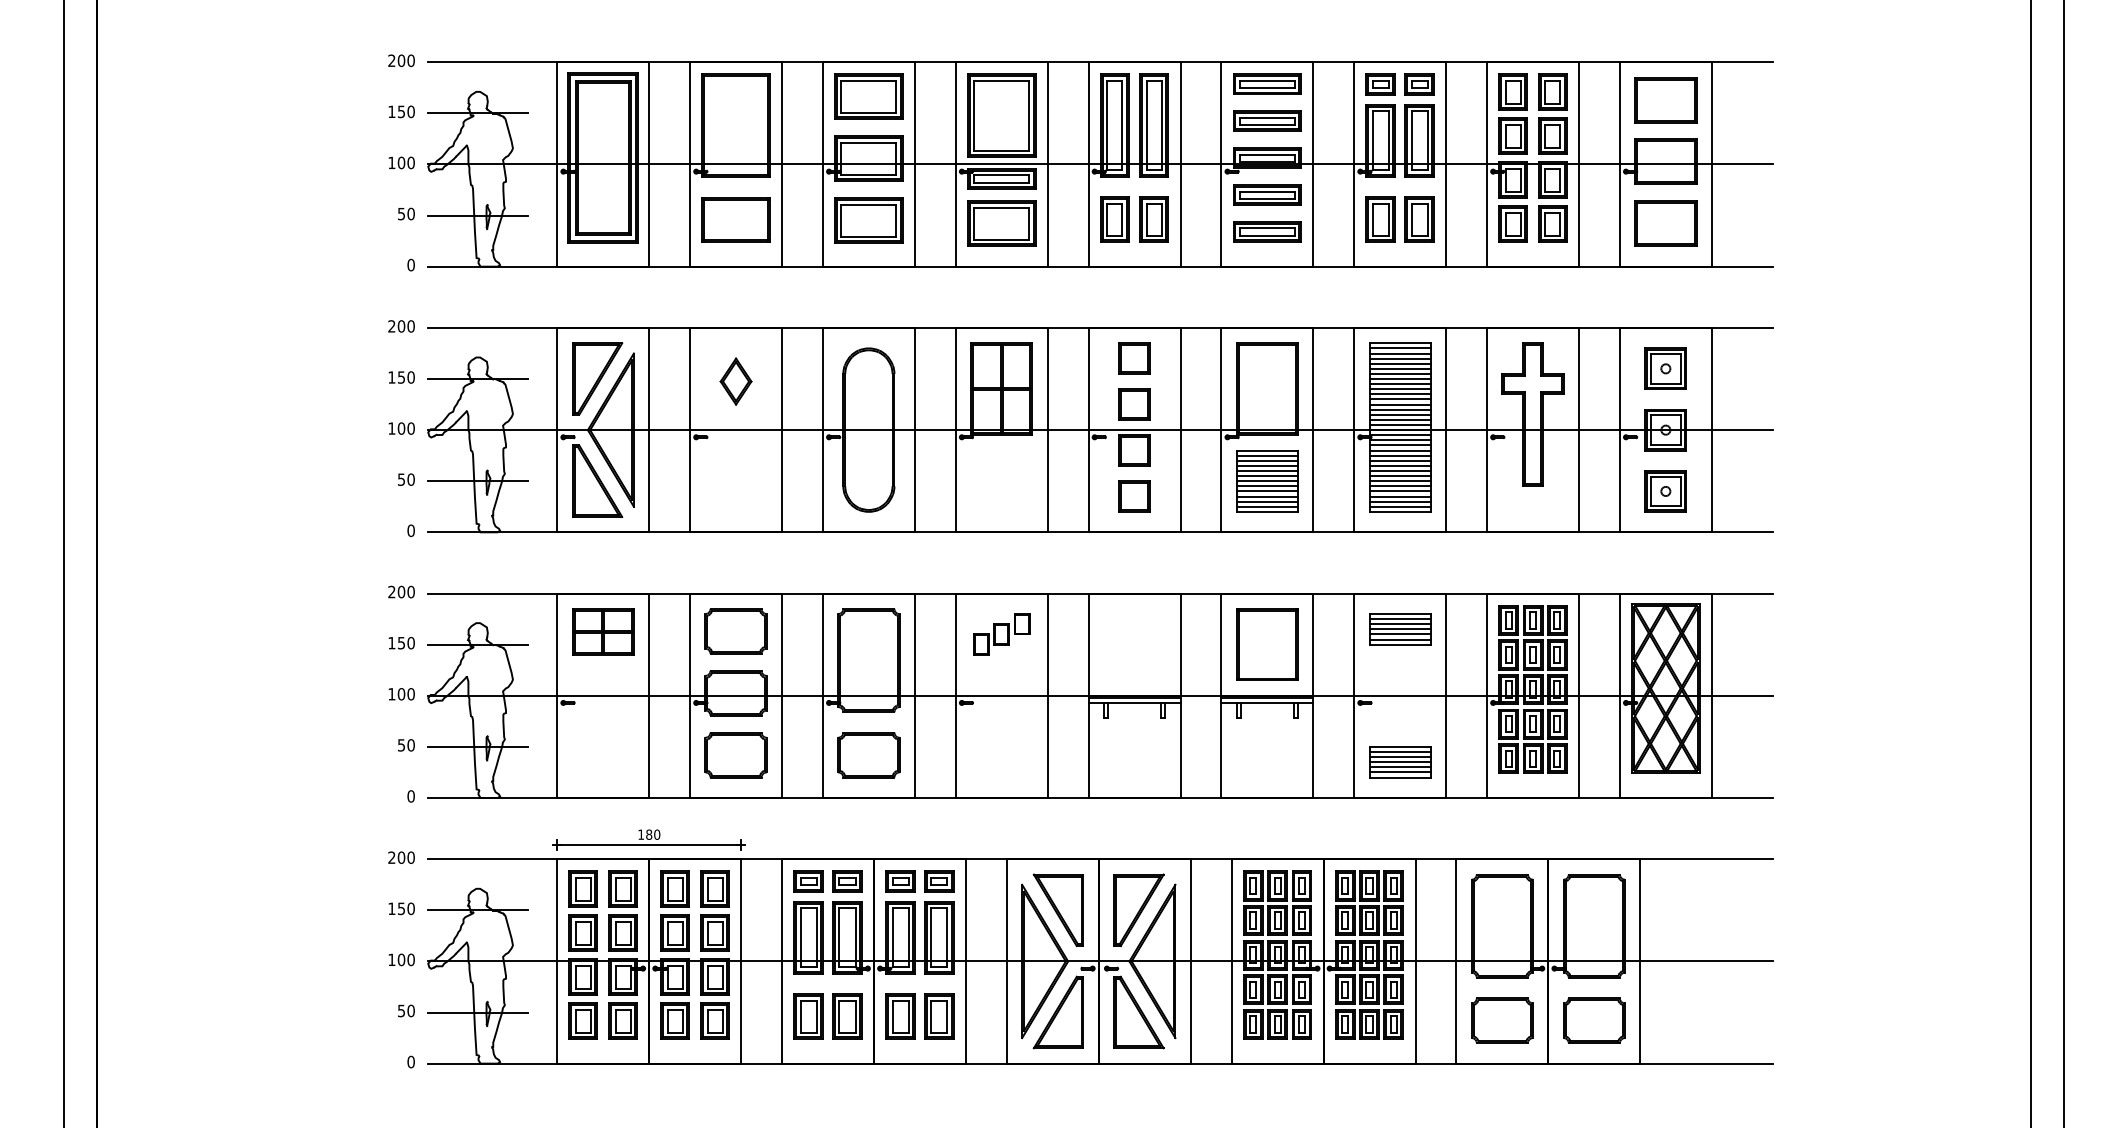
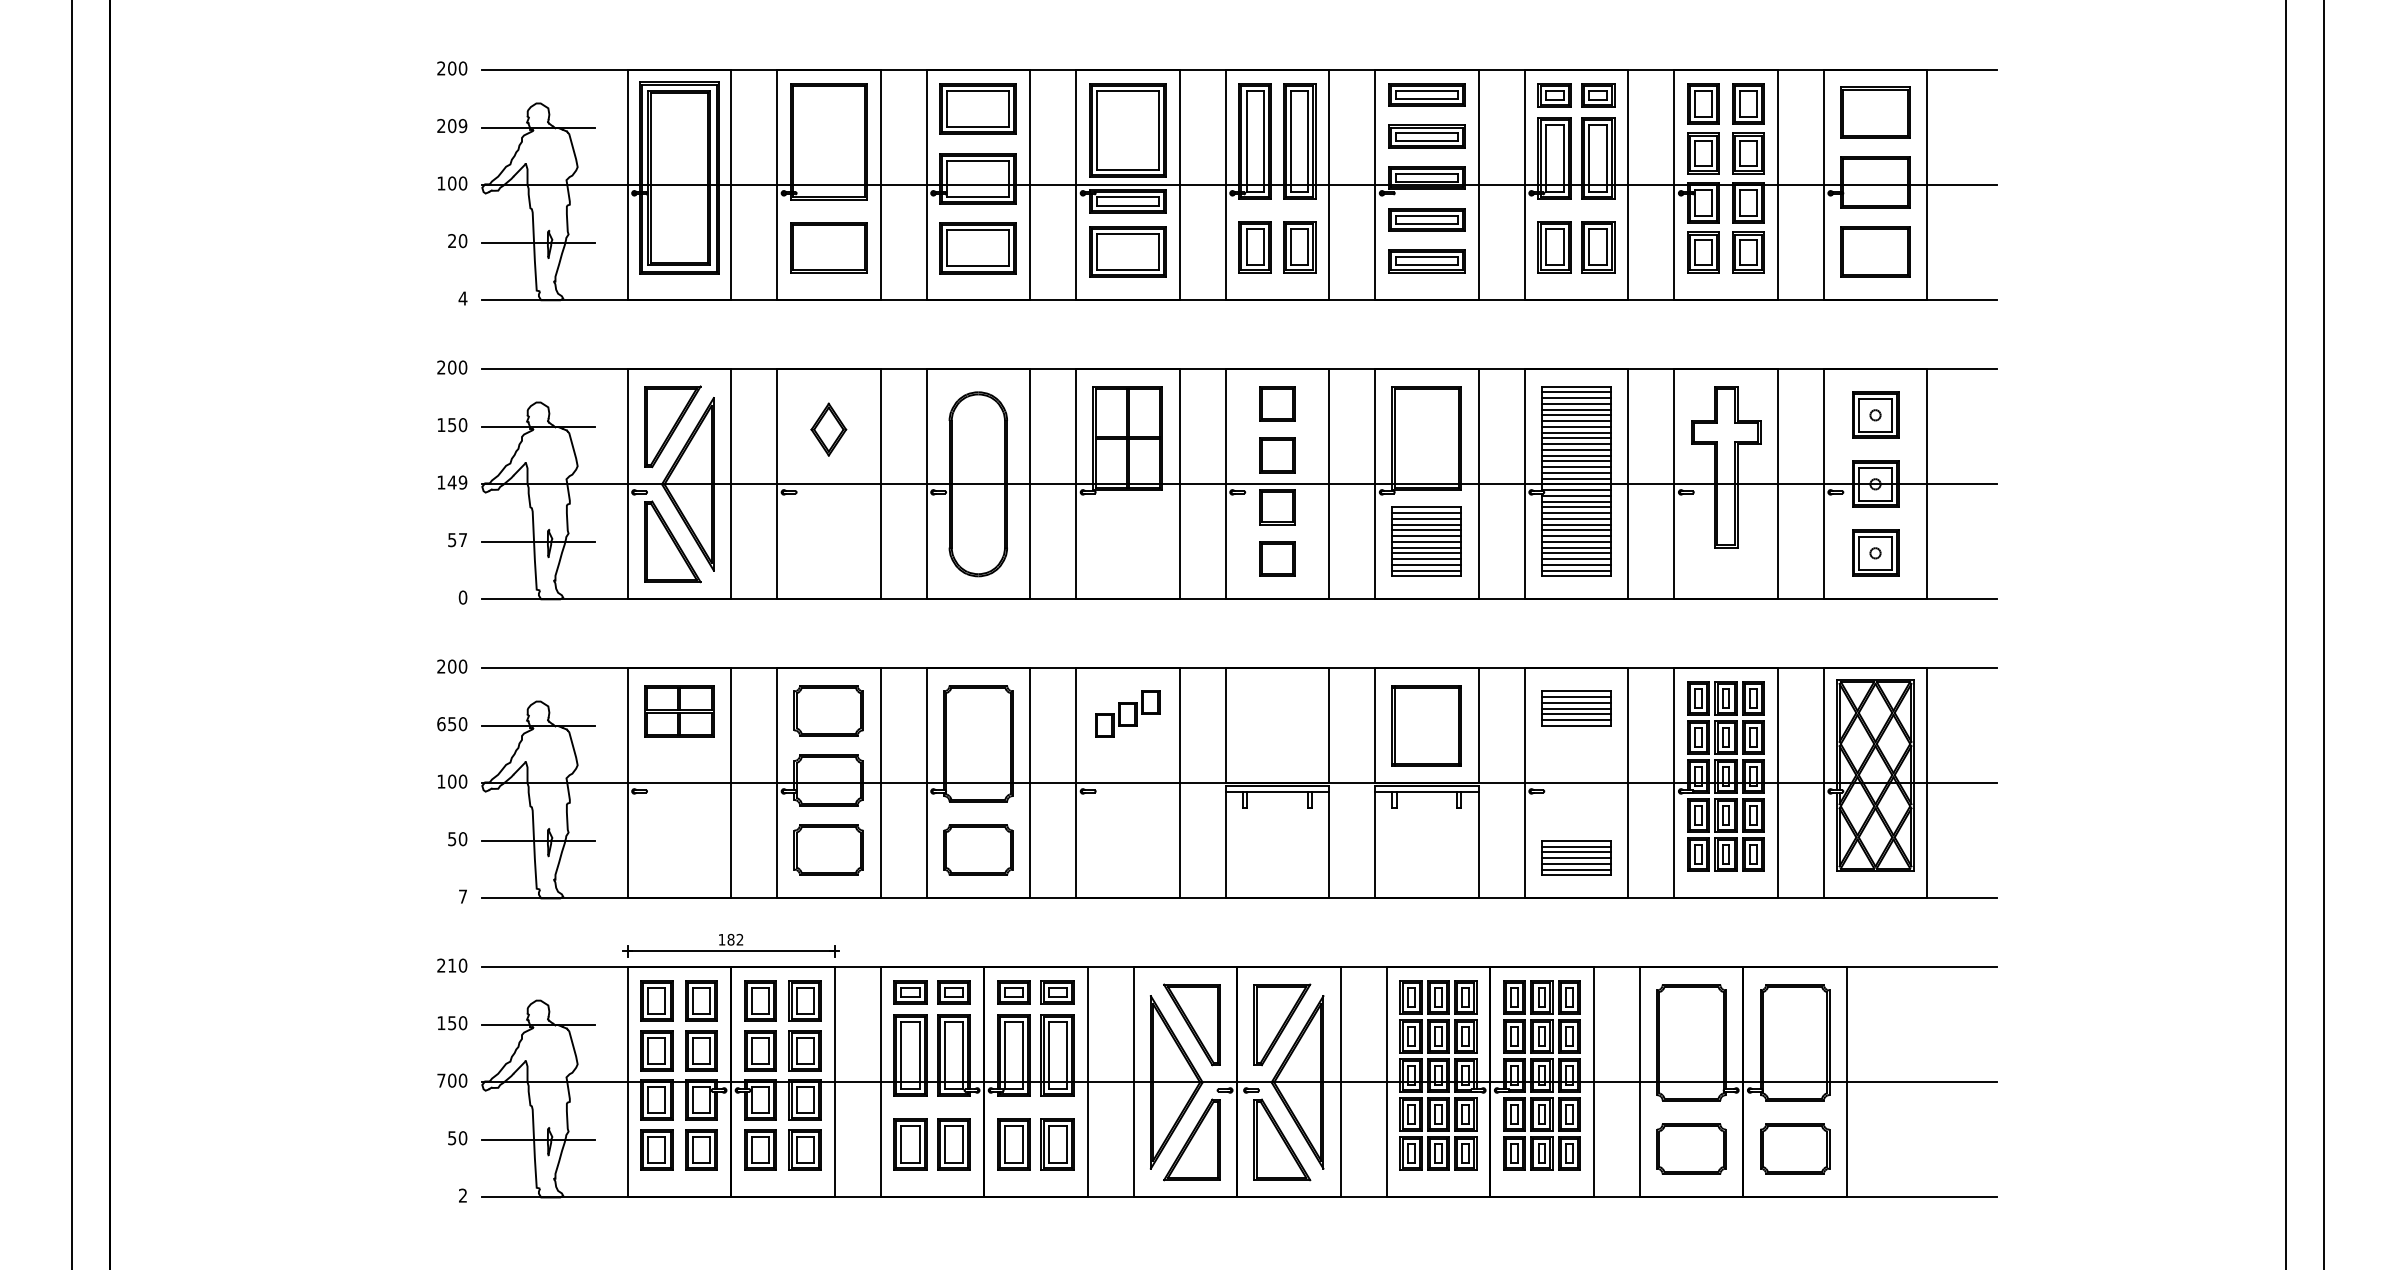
text: (401, 112) -> (452, 126), 150 -> 209
text: (401, 214) -> (452, 241), 50 -> 20
text: (410, 265) -> (462, 298), 0 -> 4
text: (406, 428) -> (457, 482), 100 -> 149
text: (410, 480) -> (462, 540), 50 -> 57
text: (392, 643) -> (441, 724), 150 -> 650
text: (410, 796) -> (462, 896), 0 -> 7
text: (656, 834) -> (739, 939), 180 -> 182
text: (401, 857) -> (452, 965), 200 -> 210
text: (392, 959) -> (441, 1080), 100 -> 700
text: (410, 1061) -> (462, 1195), 0 -> 2

